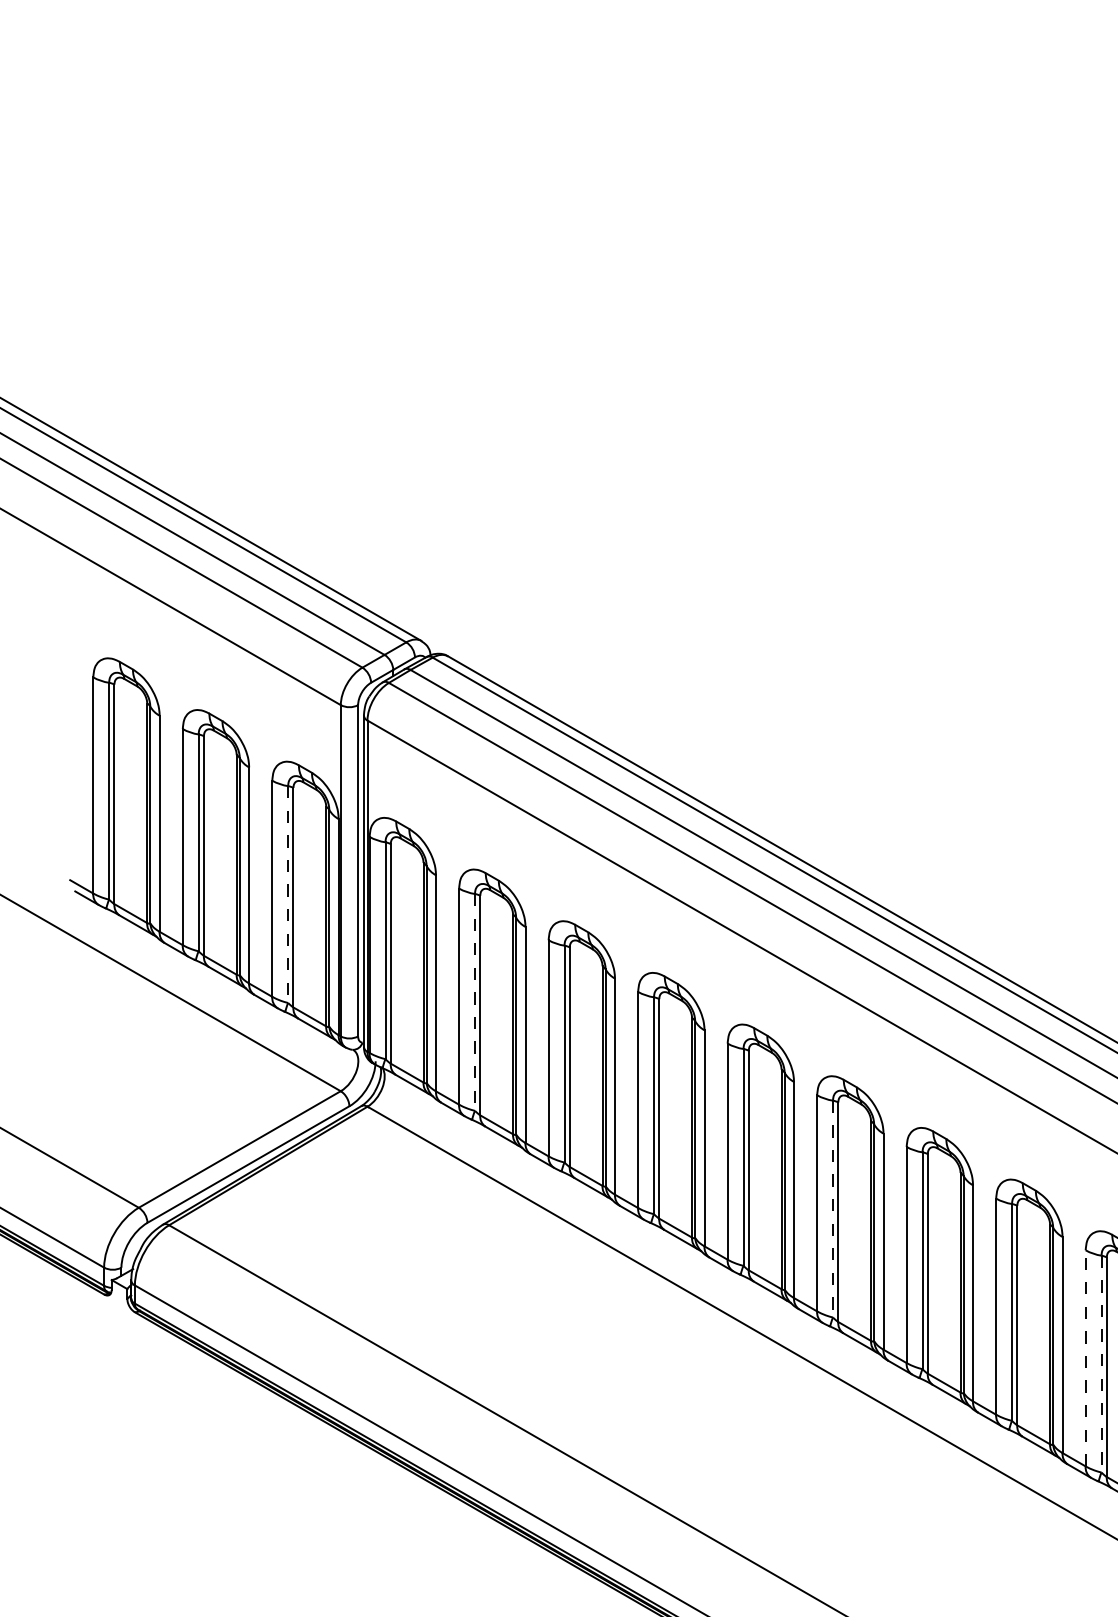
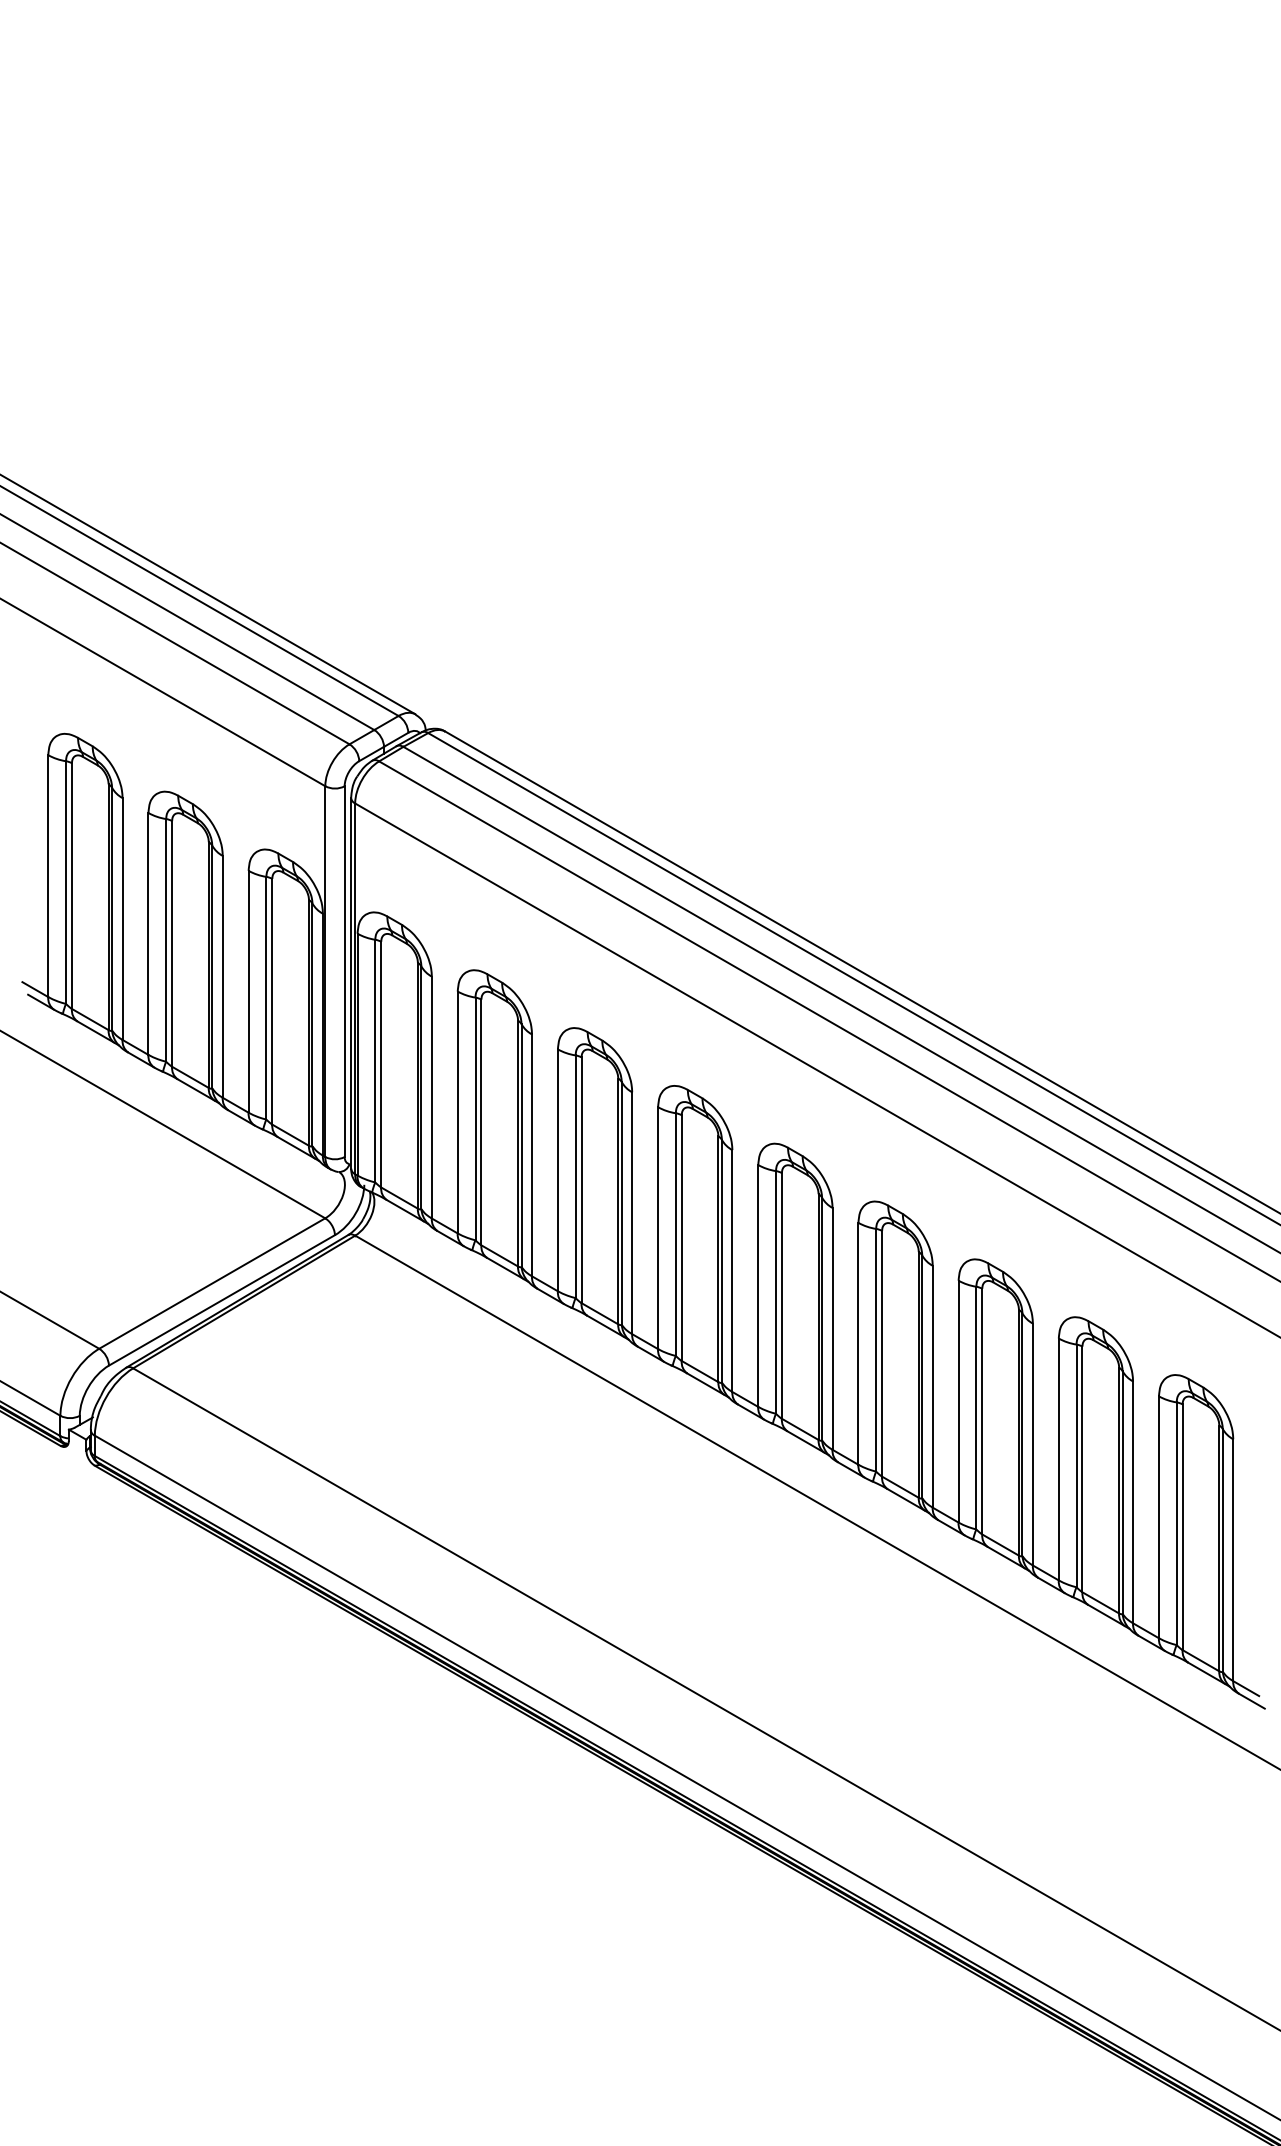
line: (288, 894) -> (266, 998), dashed -> solid
line: (475, 1002) -> (475, 1119), dashed -> solid
line: (833, 1209) -> (876, 1350), dashed -> solid
line: (1085, 1358) -> (1158, 1517), dashed -> solid
line: (1101, 1364) -> (1176, 1524), dashed -> solid

